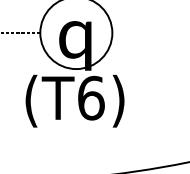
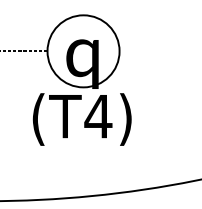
text: (91, 98) -> (98, 116), (T6) -> (T4)

